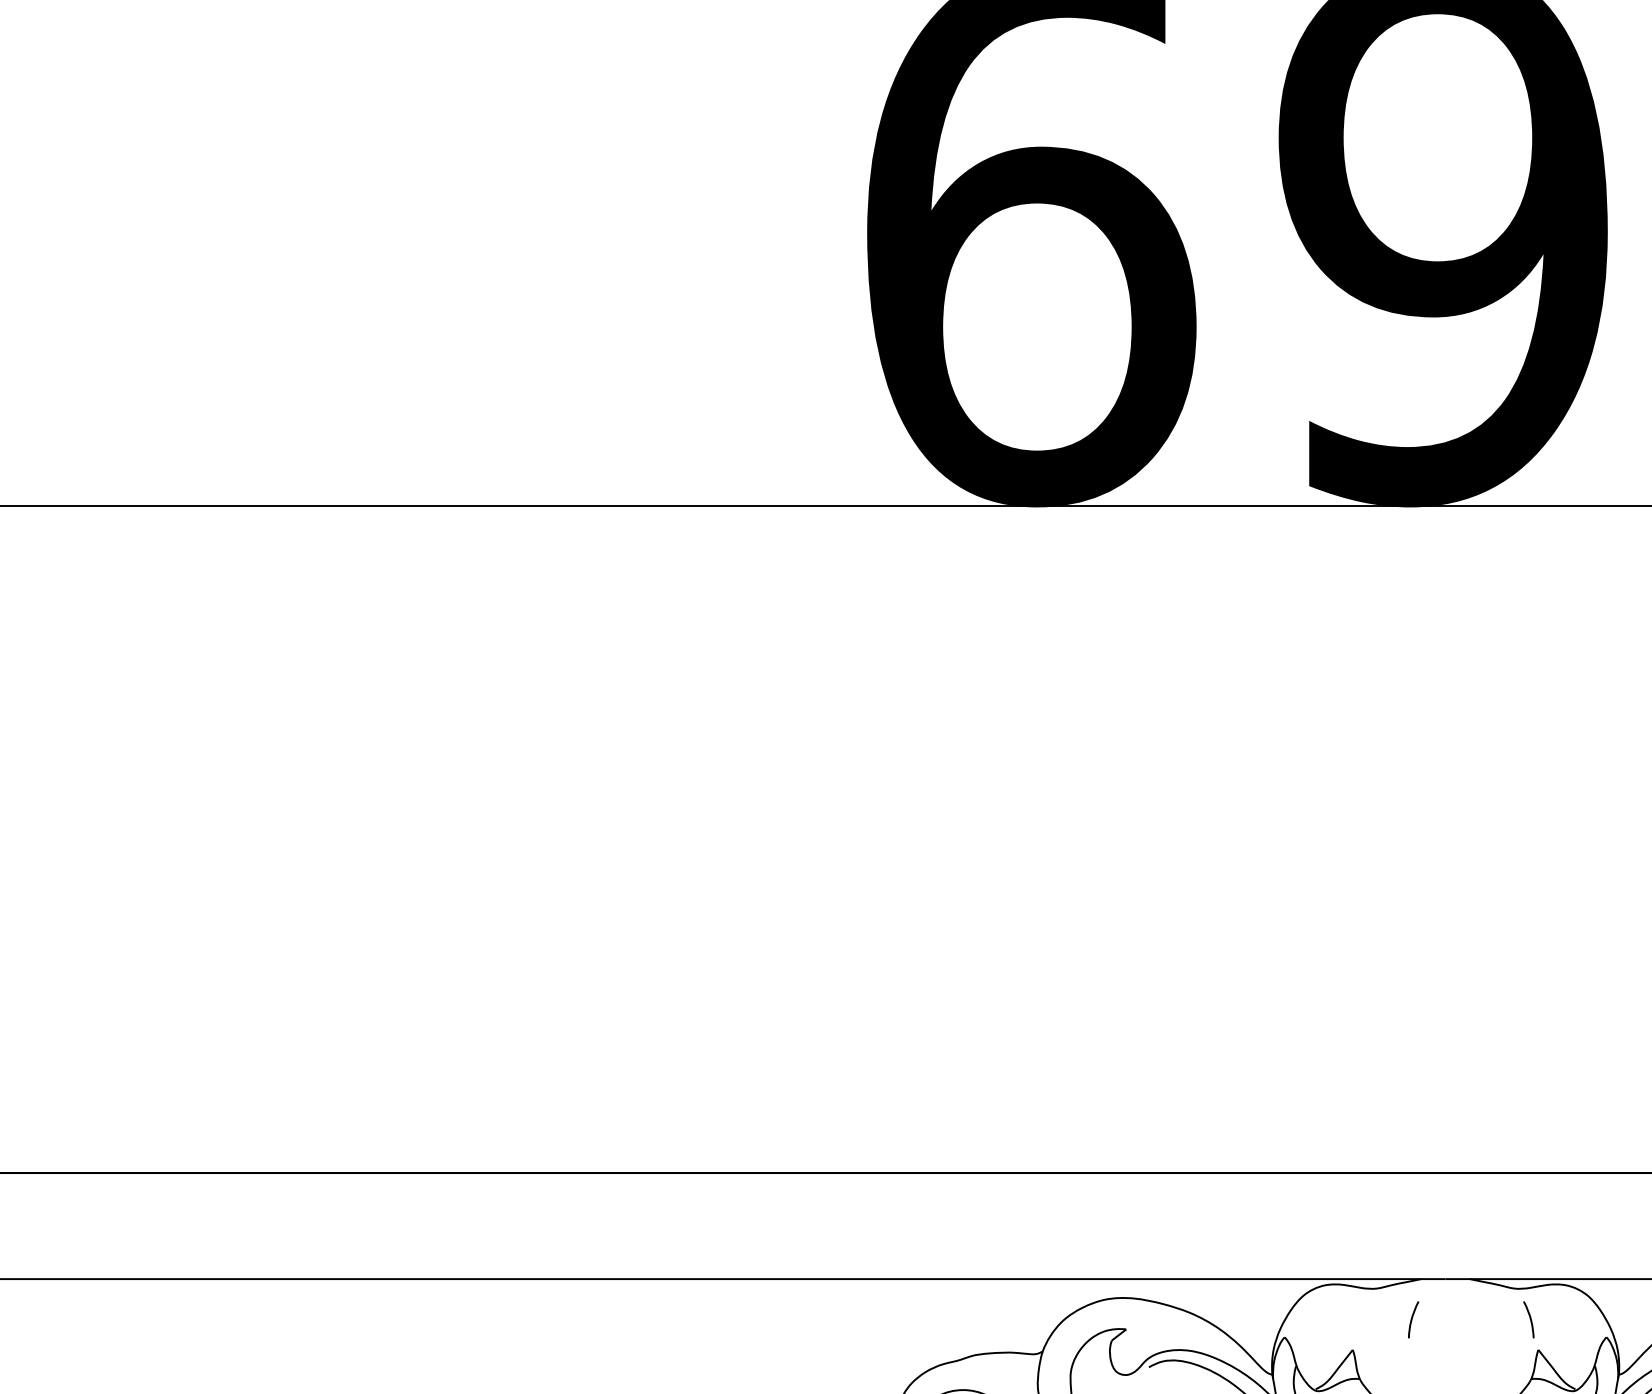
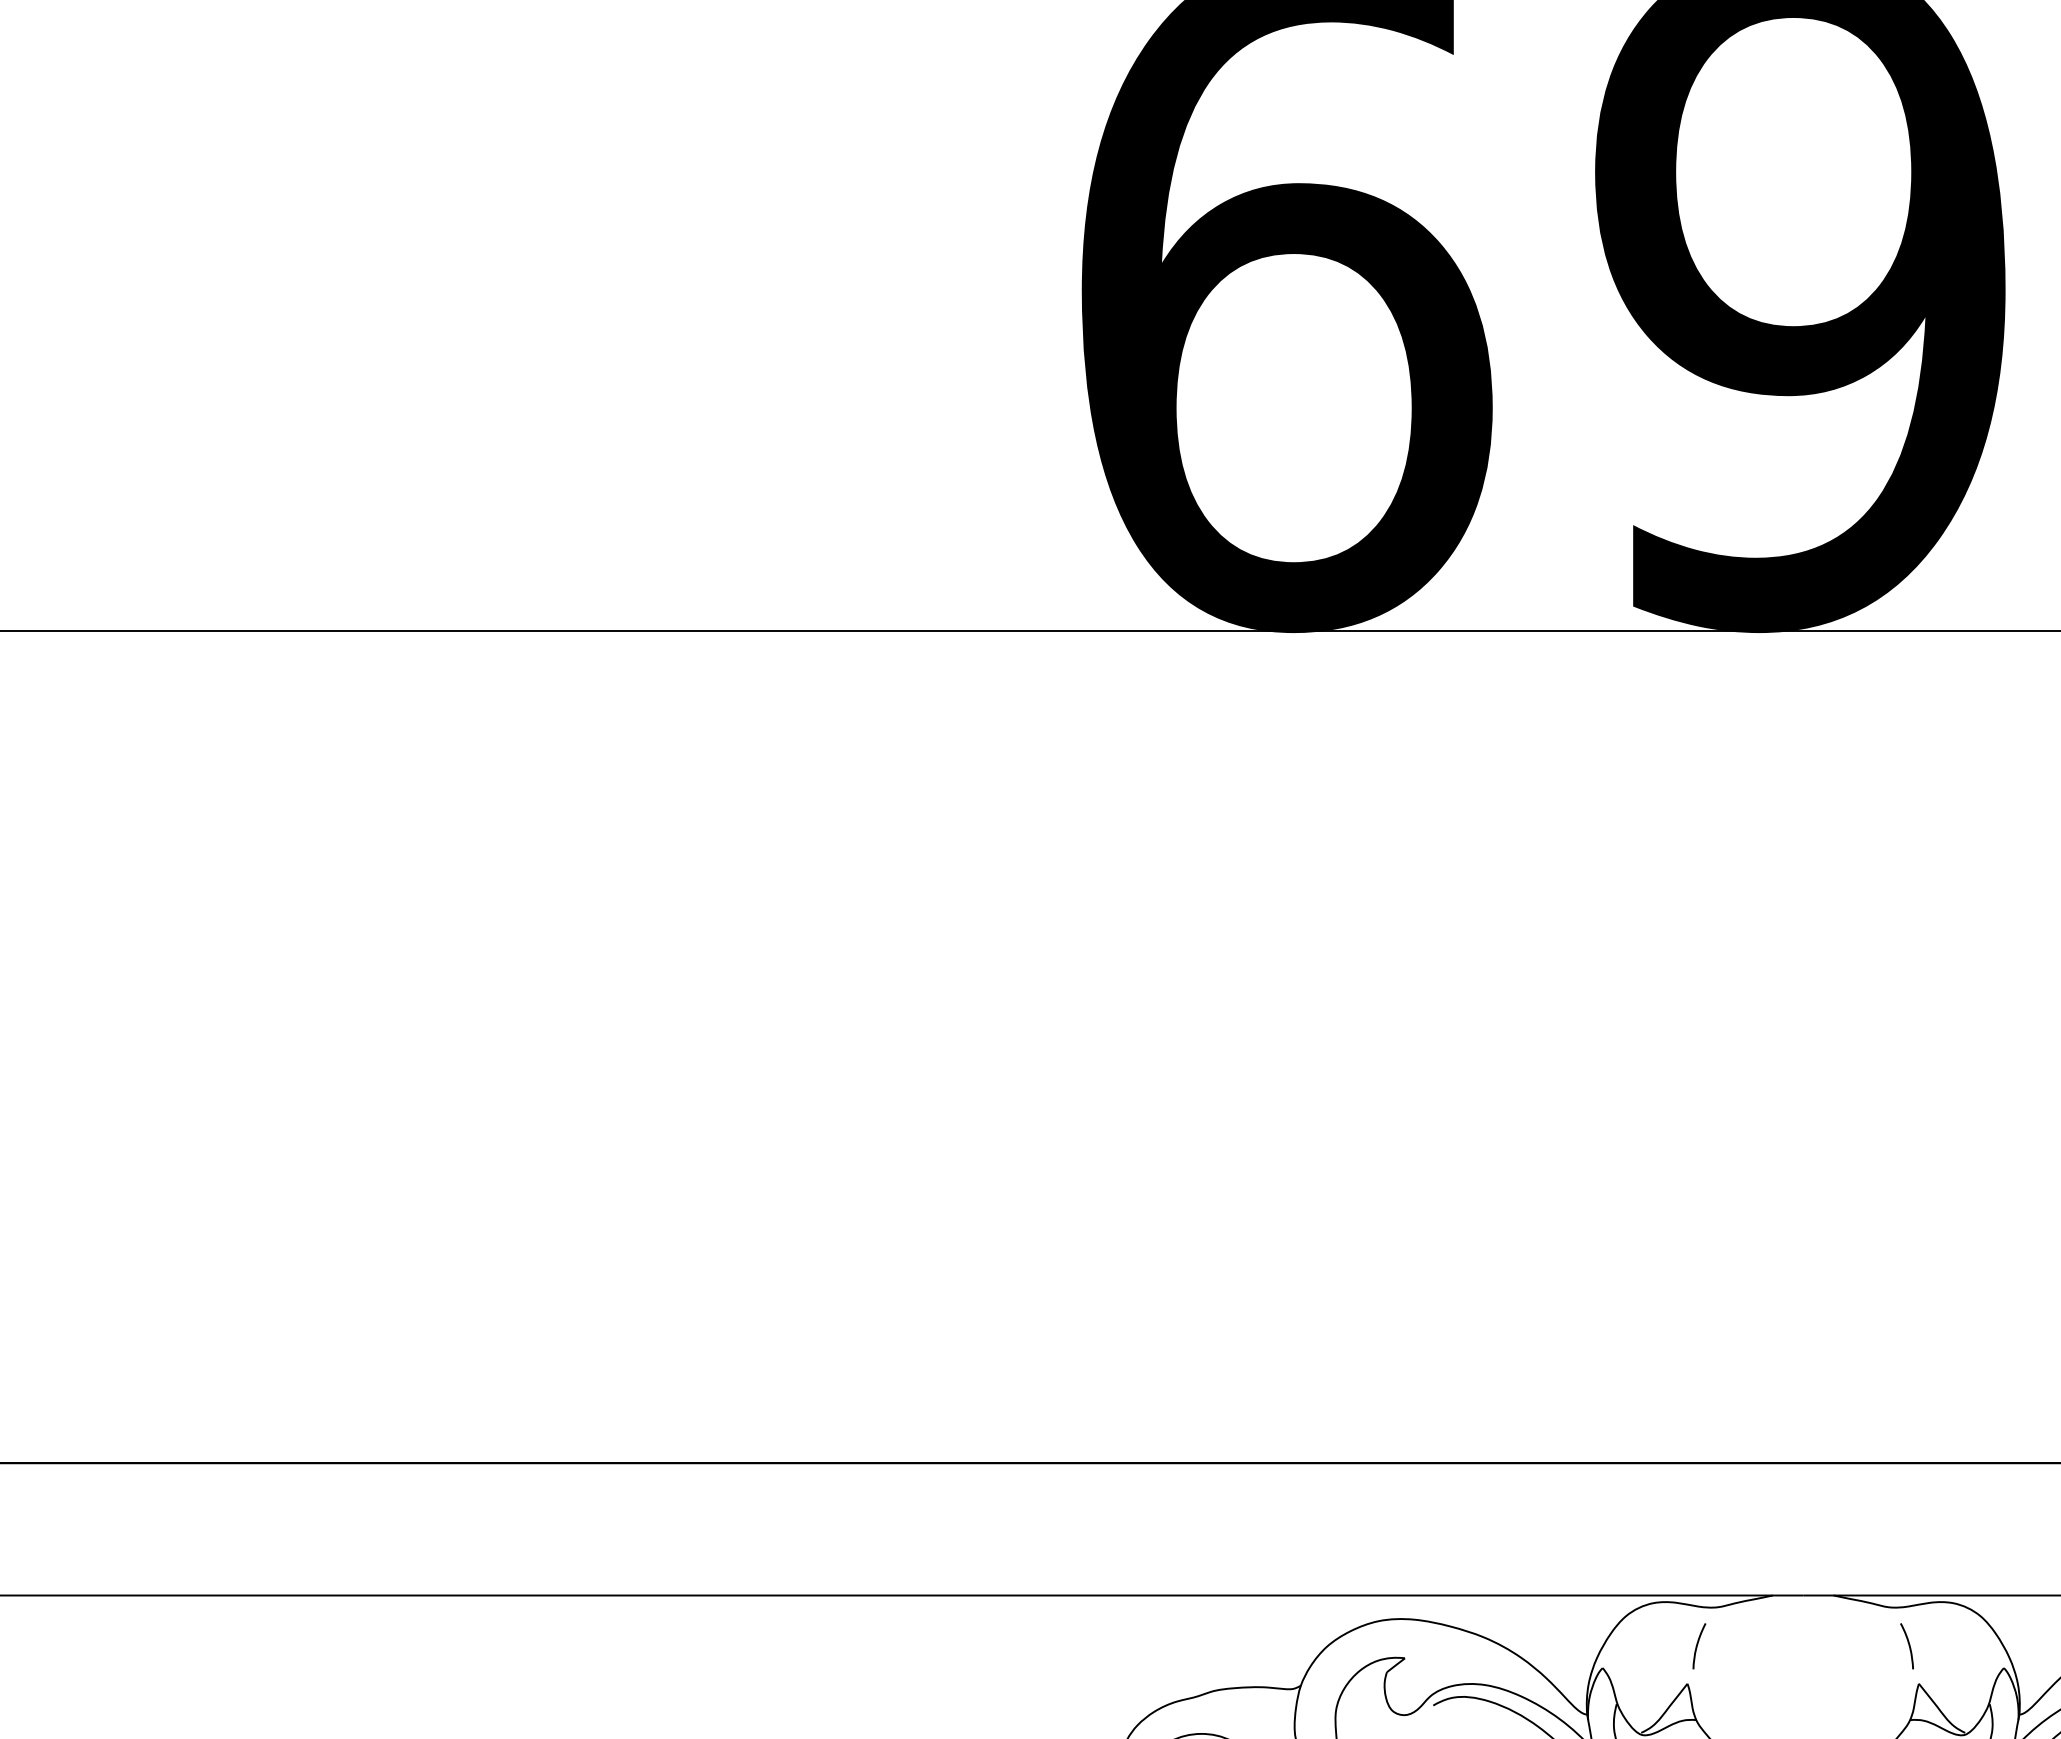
curve: (1412, 1319) -> (1697, 1646), moved

